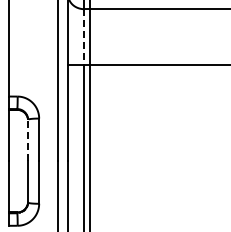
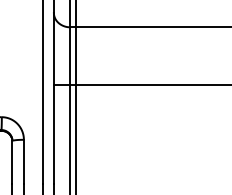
line: (84, 37) -> (70, 56), dashed -> solid
line: (28, 140) -> (12, 162), dashed -> solid

